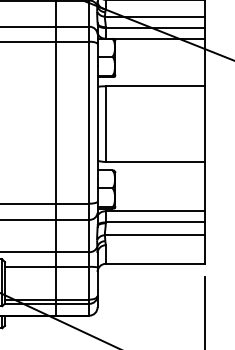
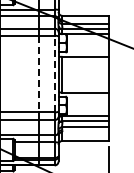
line: (88, 121) -> (54, 73), solid -> dashed
line: (57, 123) -> (39, 74), solid -> dashed

